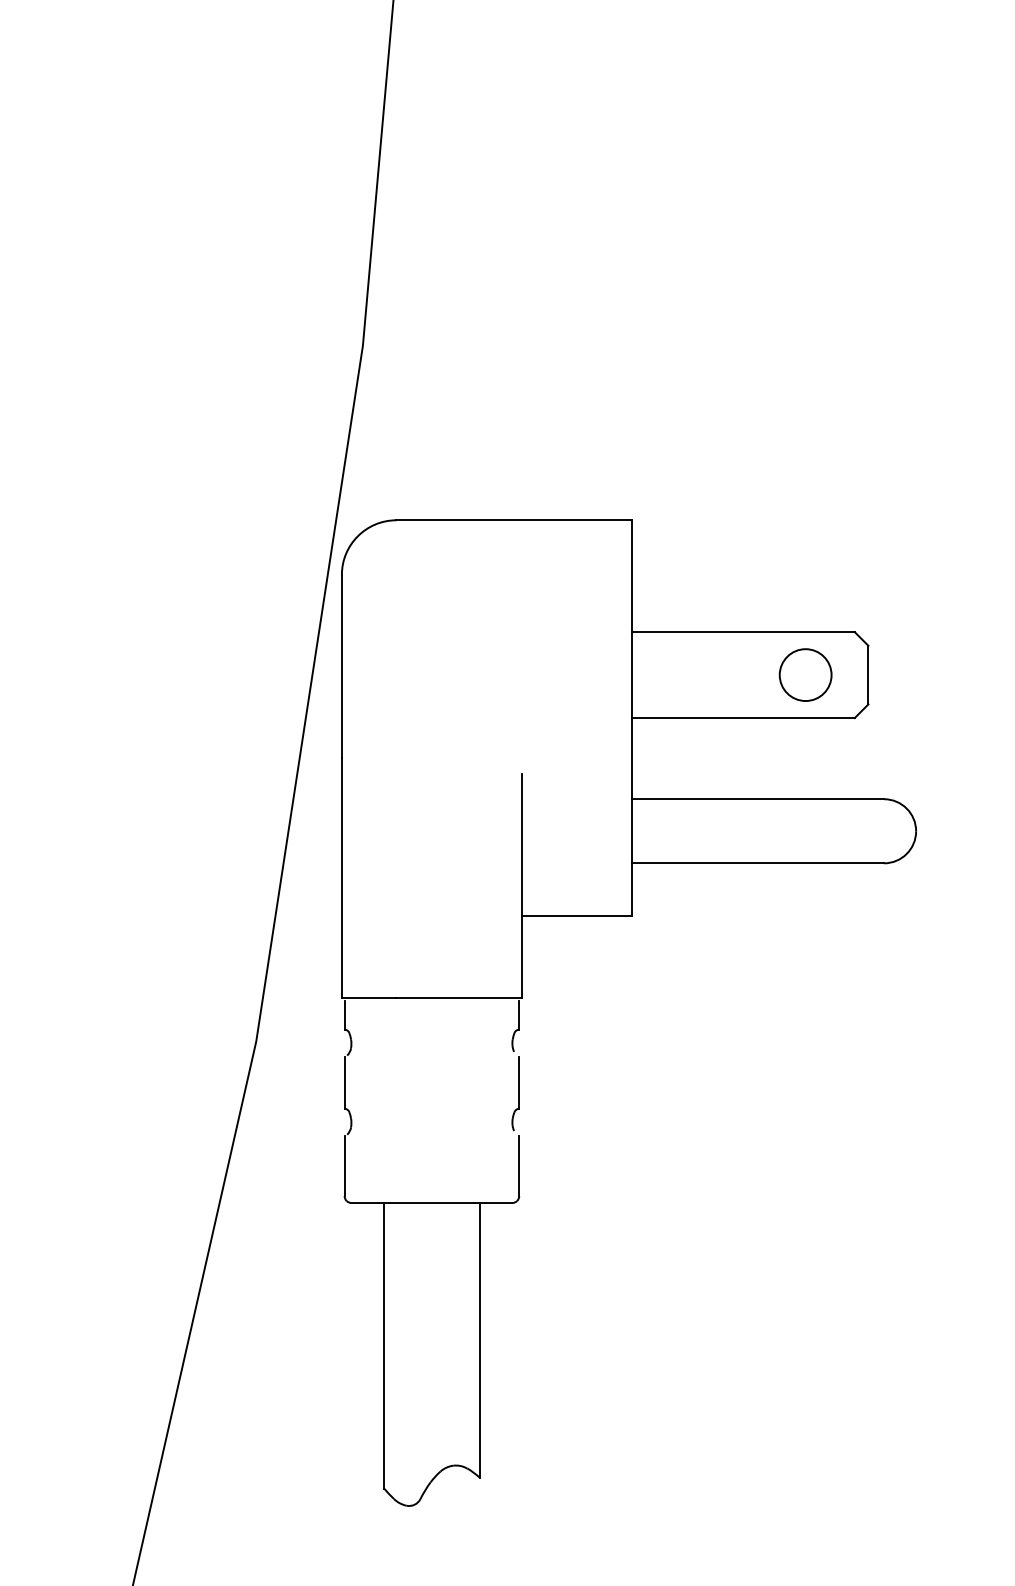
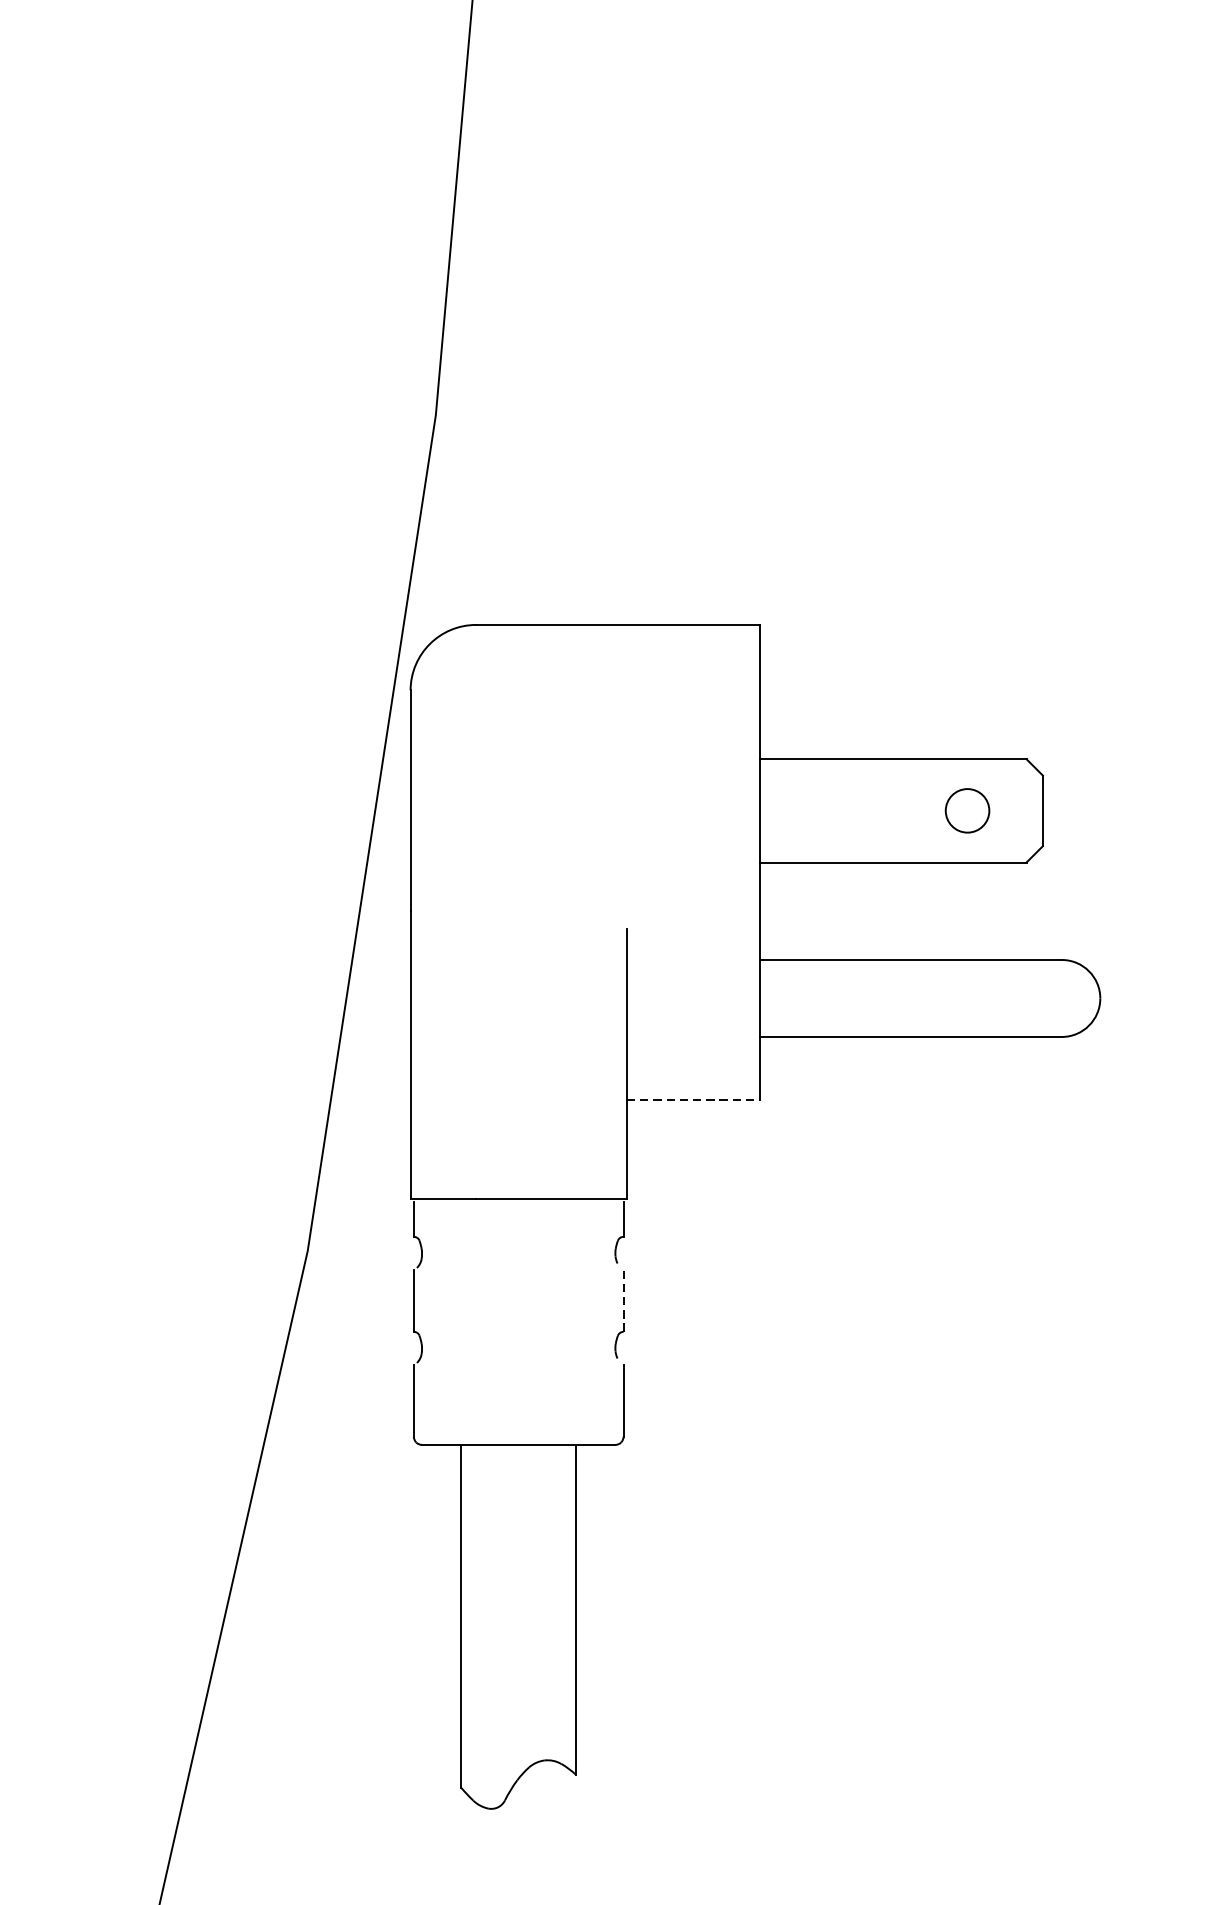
circle: (805, 674) -> (967, 810), size x0.7
line: (577, 915) -> (693, 1099), solid -> dashed
line: (519, 1082) -> (623, 1300), solid -> dashed

